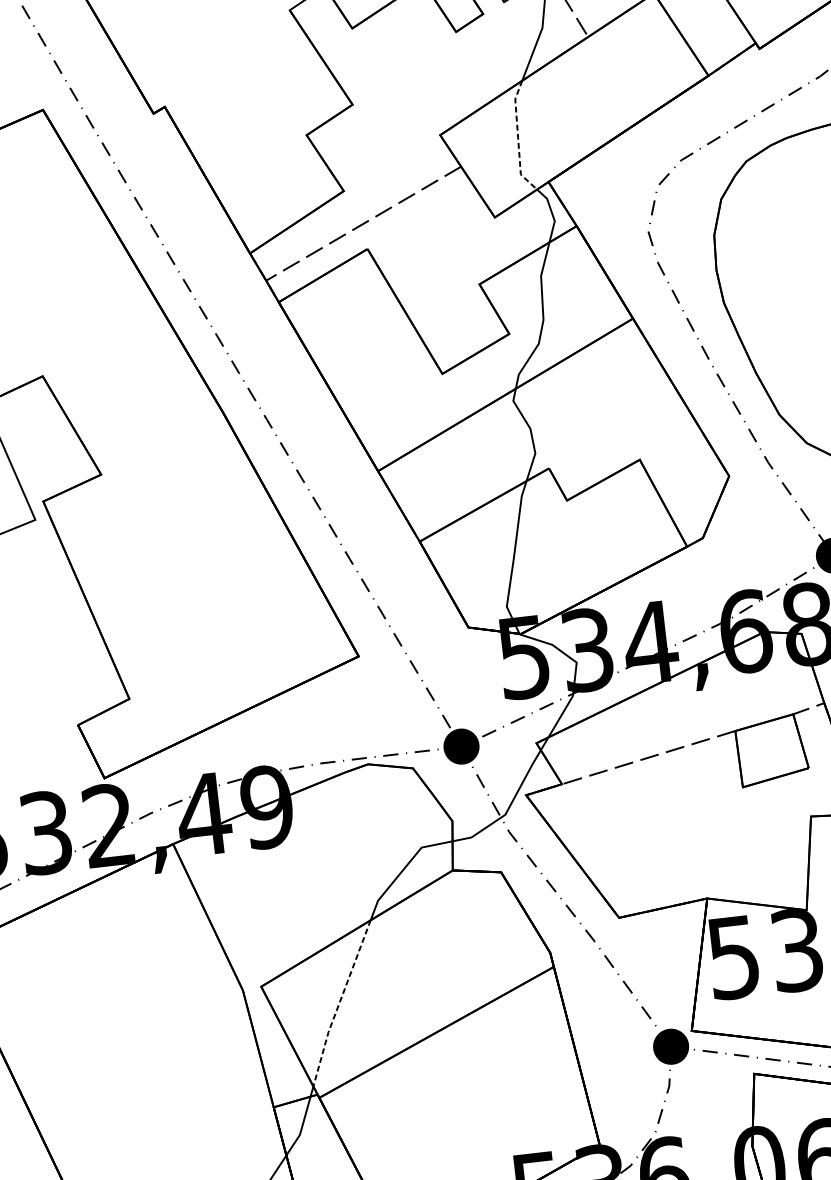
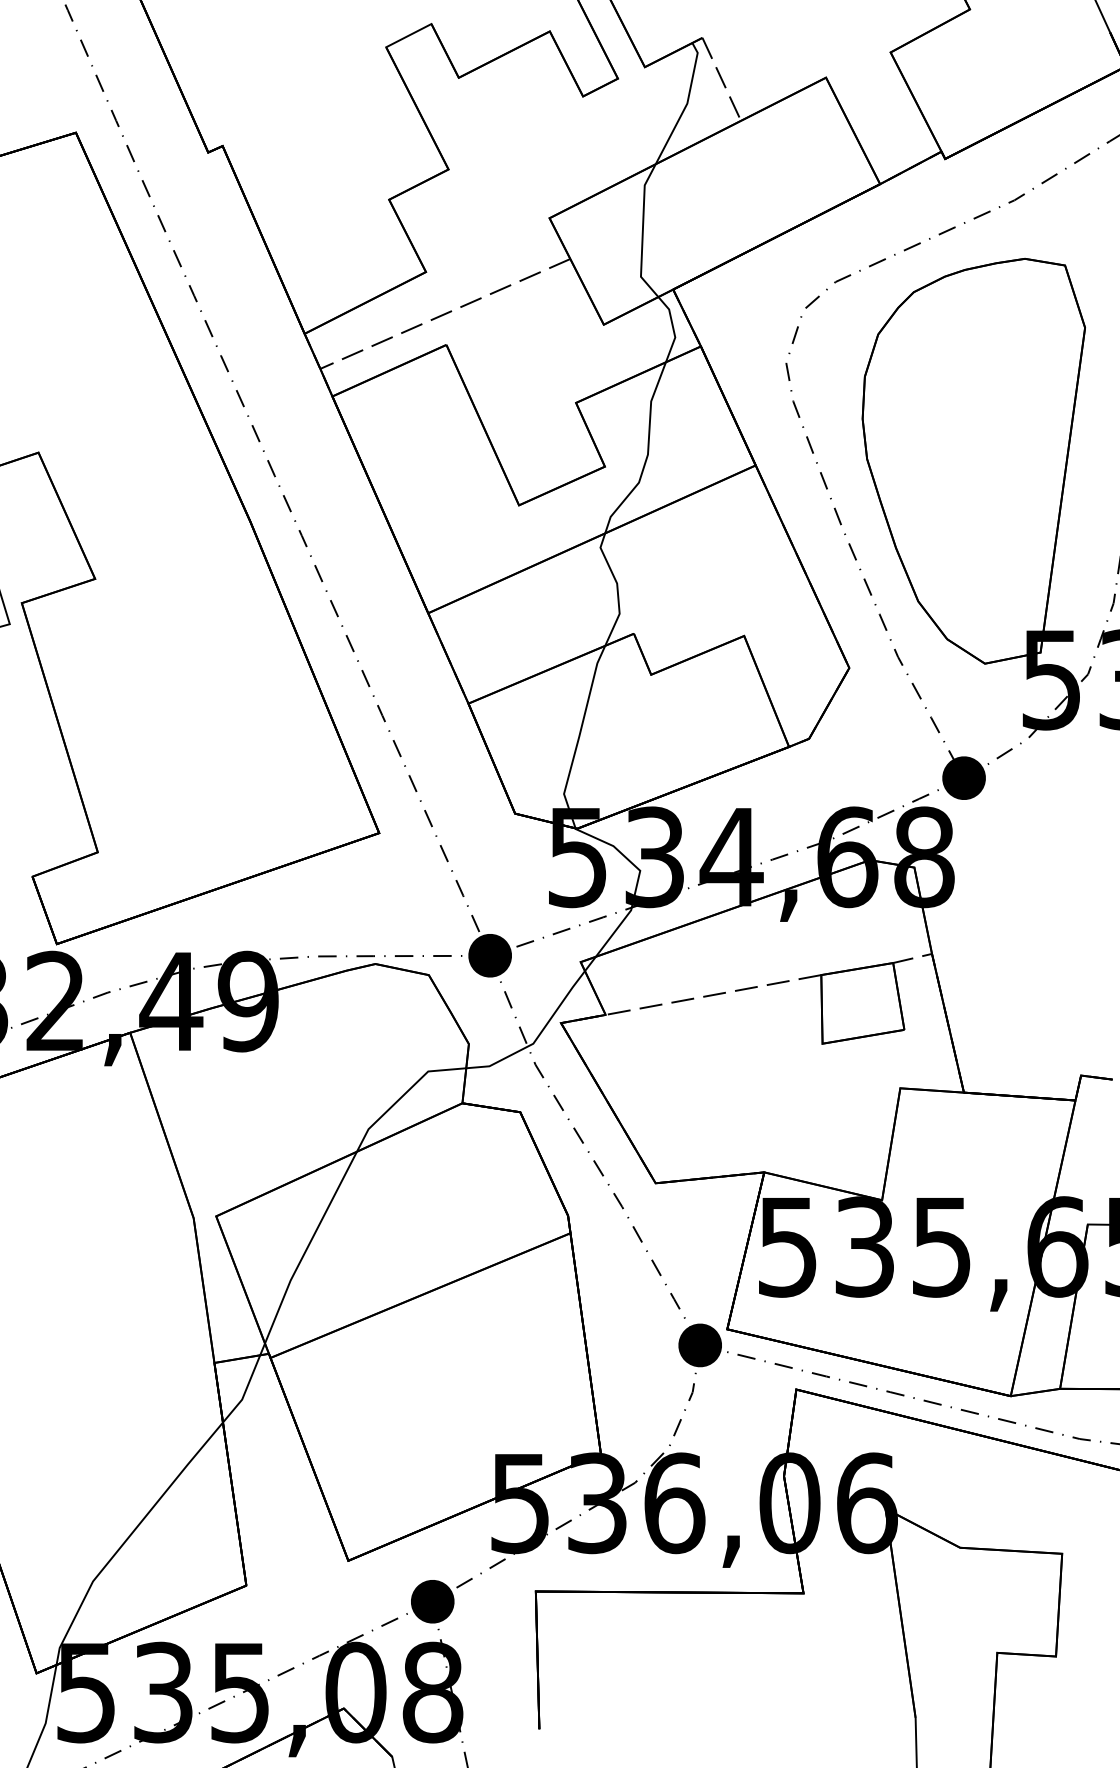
line: (517, 138) -> (642, 233), dashed -> solid
line: (339, 1002) -> (308, 1246), dashed -> solid

